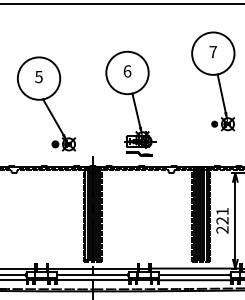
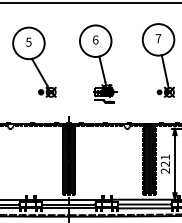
part: (46, 102) -> (34, 61), moved
part: (131, 102) -> (98, 63), moved

